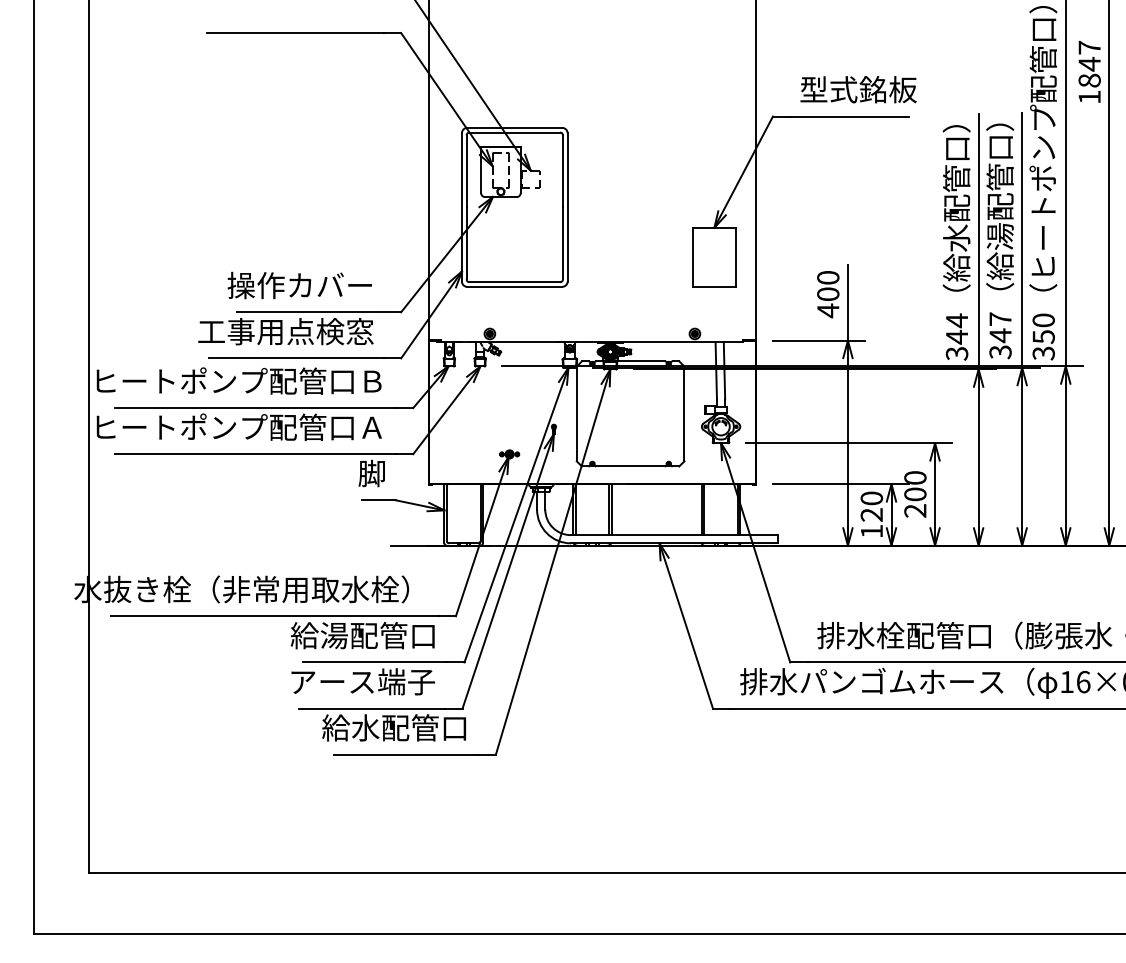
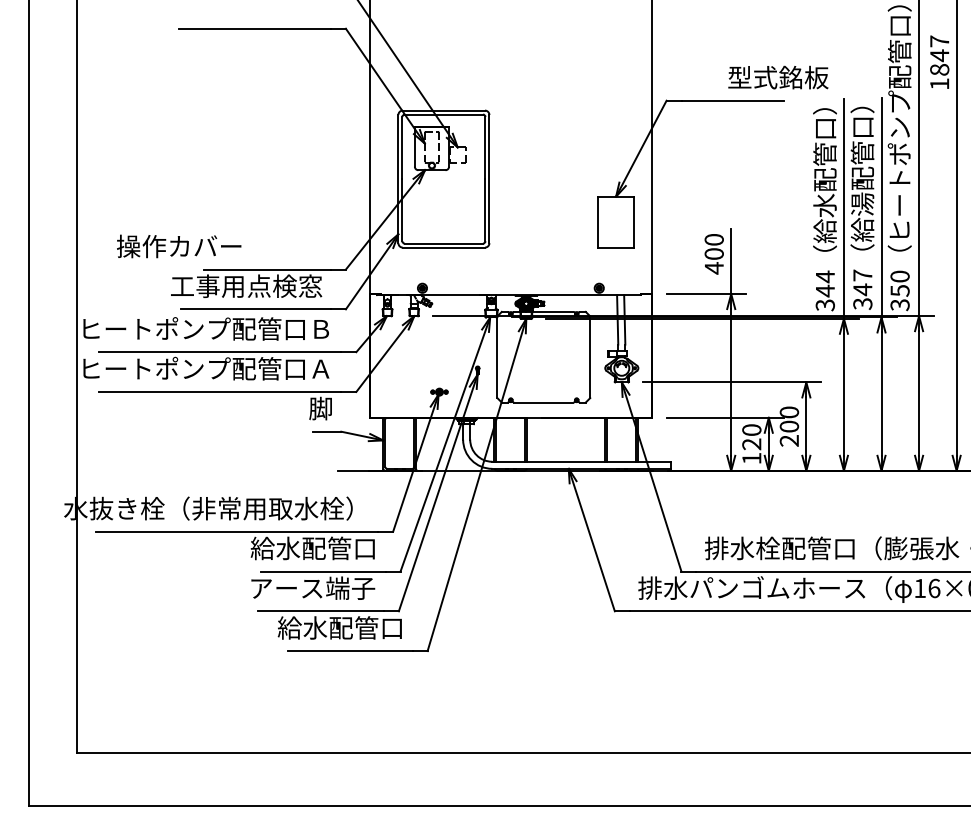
text: (858, 89) -> (778, 77), moved
text: (299, 285) -> (178, 246), moved
text: (333, 635) -> (287, 548), 給湯配管口 -> 給水配管口

